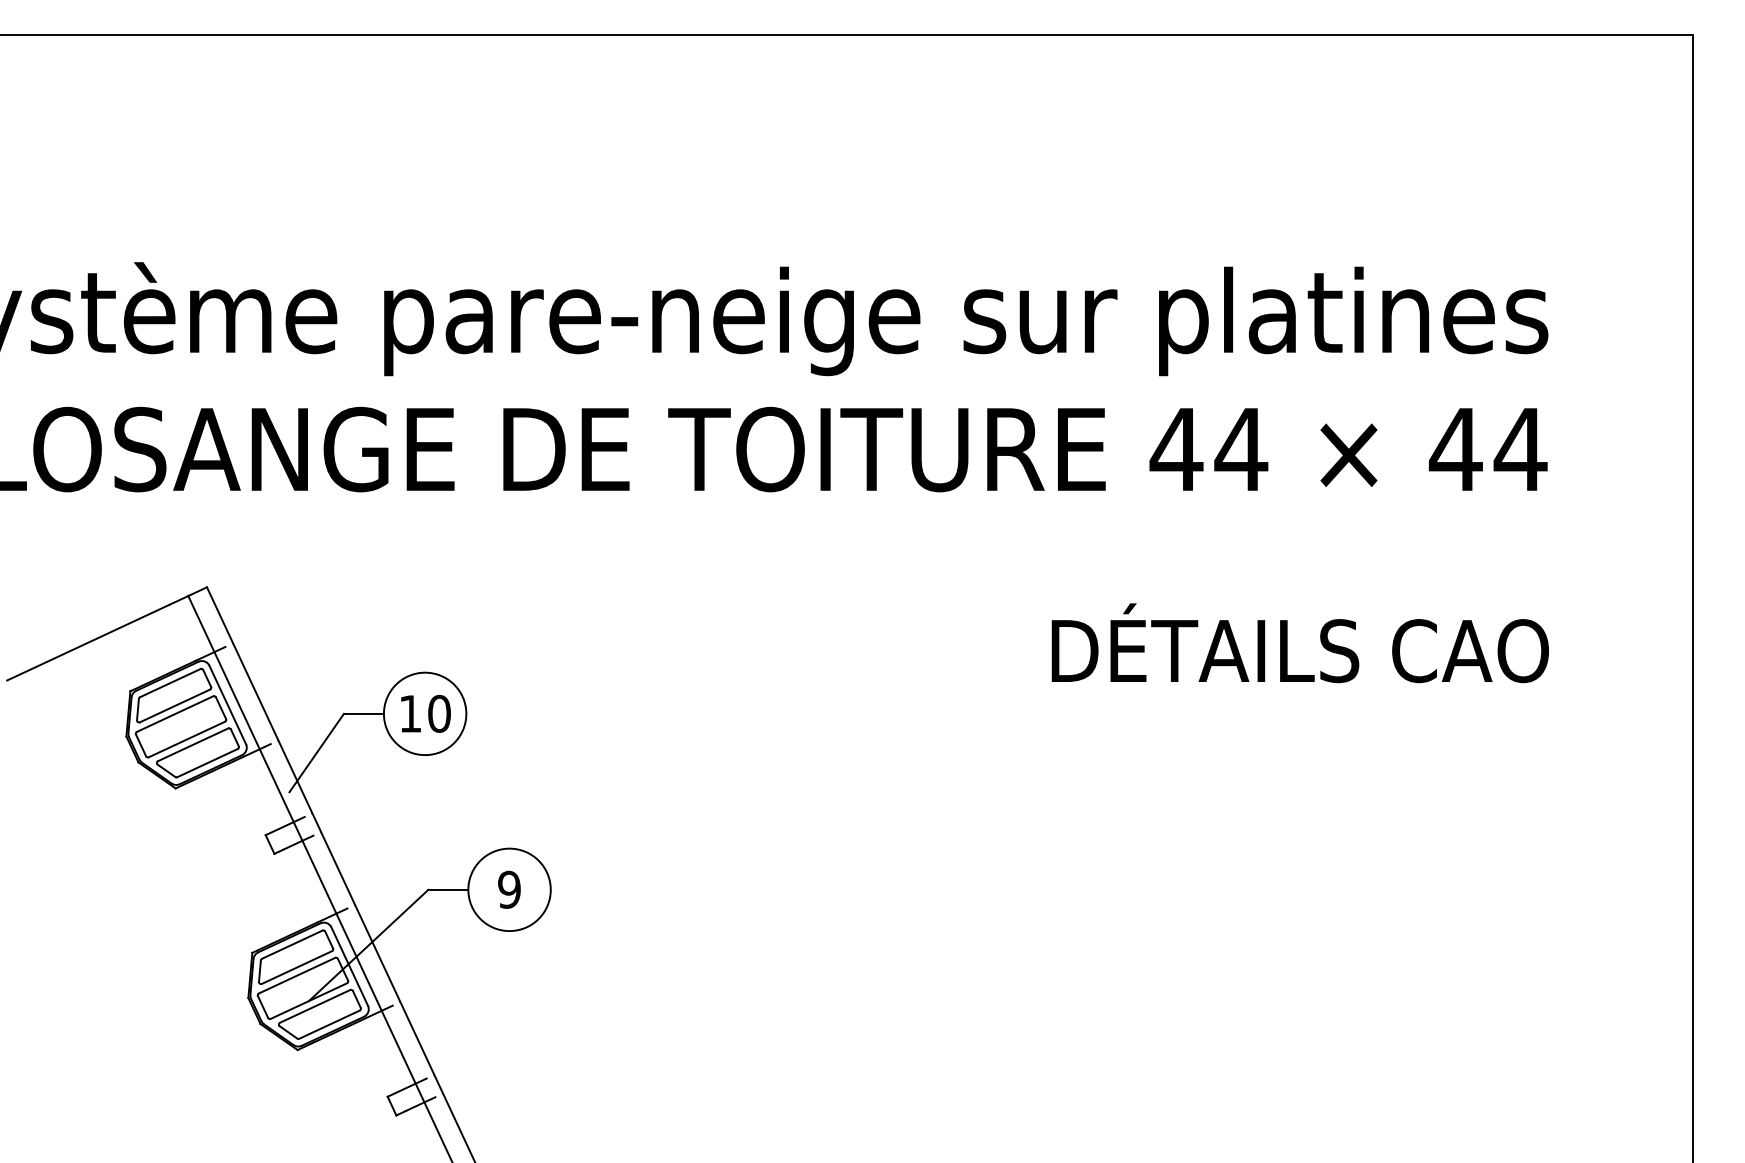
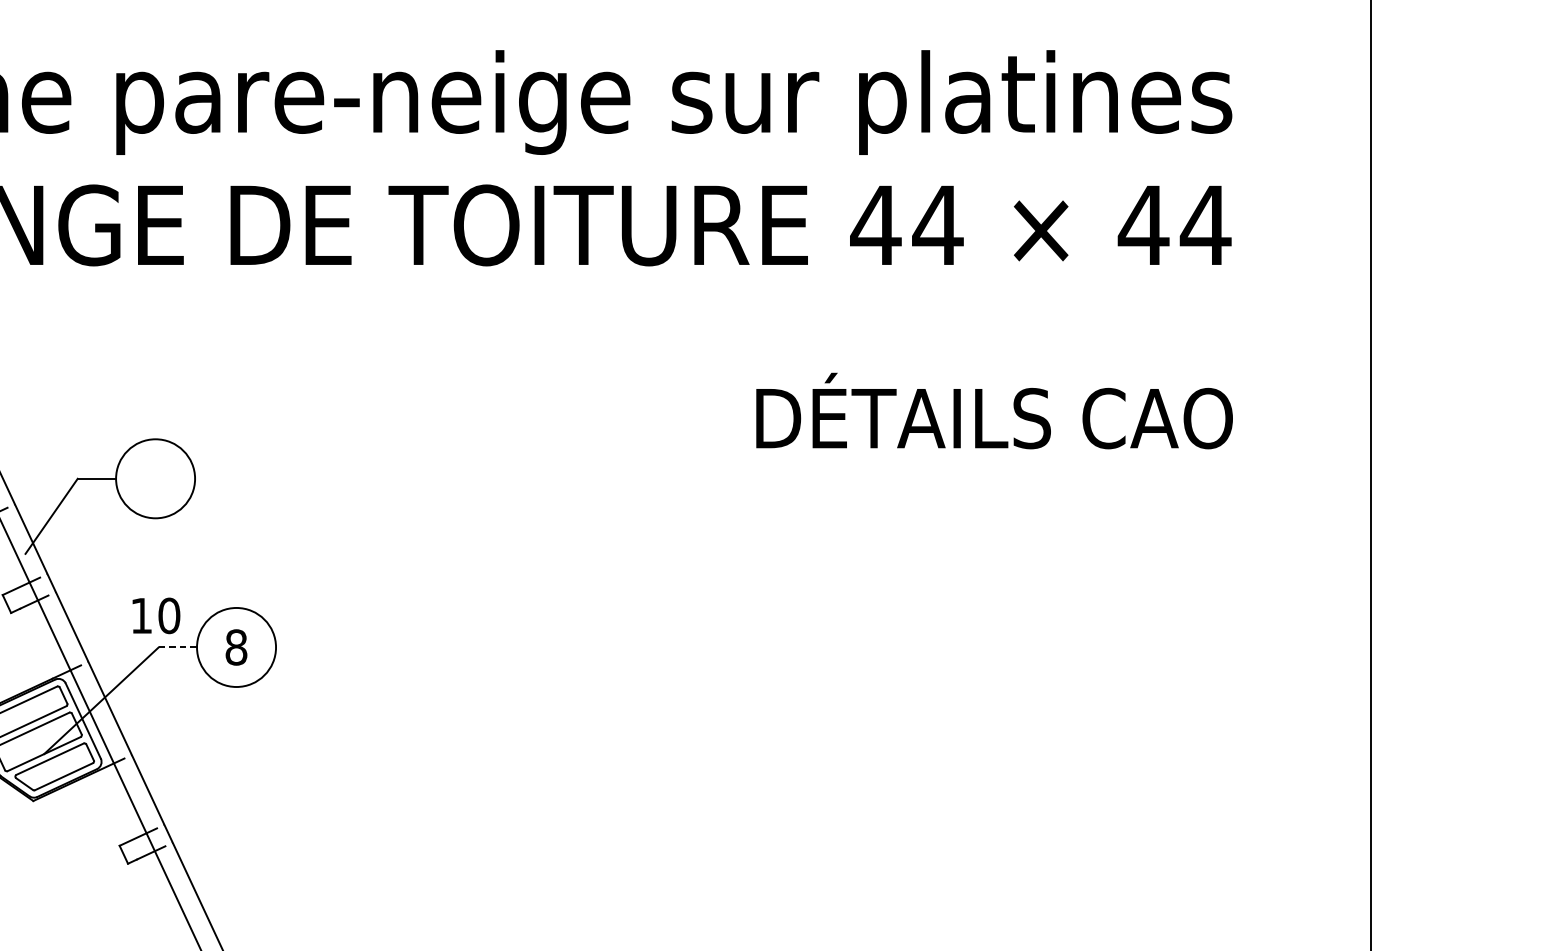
text: (425, 713) -> (155, 615), moved
line: (447, 889) -> (177, 647), solid -> dashed
text: (509, 889) -> (236, 647), 9 -> 8

